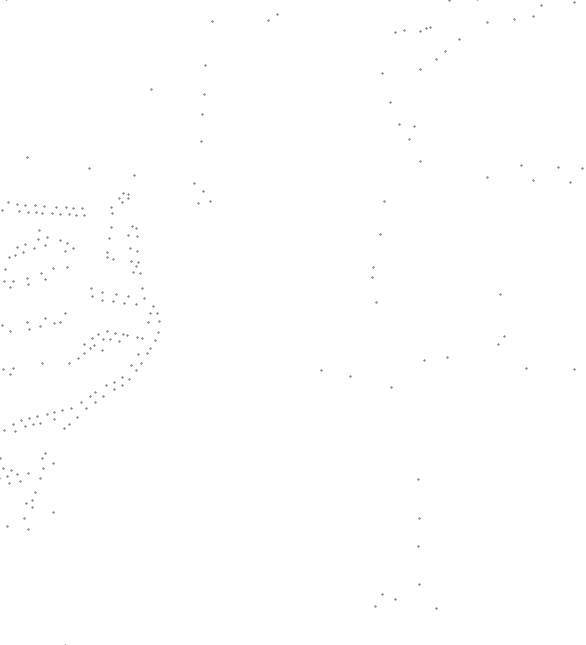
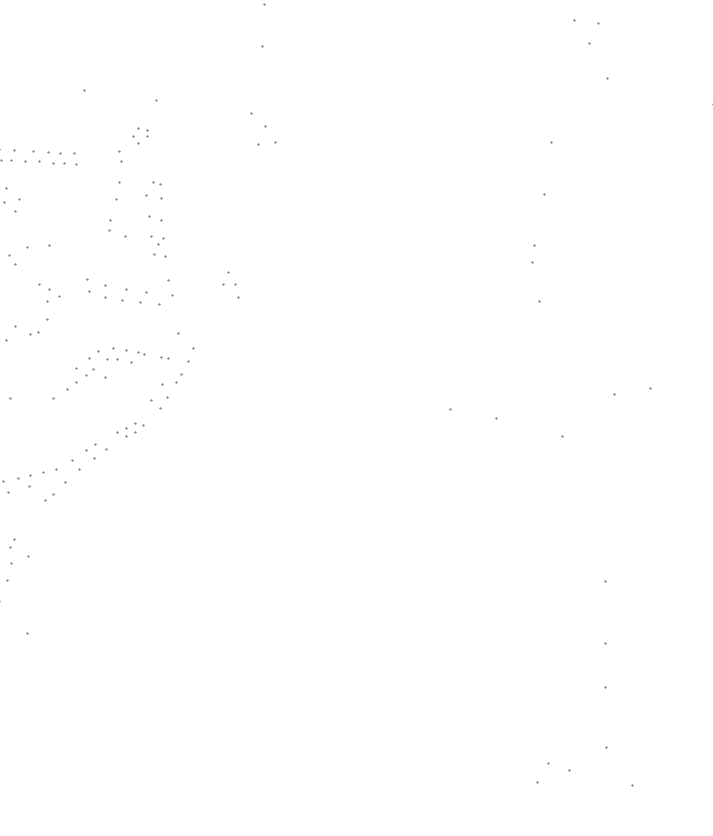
part: (66, 245) -> (49, 292), moved
part: (110, 255) -> (118, 227), size x1.6
part: (154, 313) -> (230, 284), moved
part: (117, 383) -> (129, 429), size x0.7

